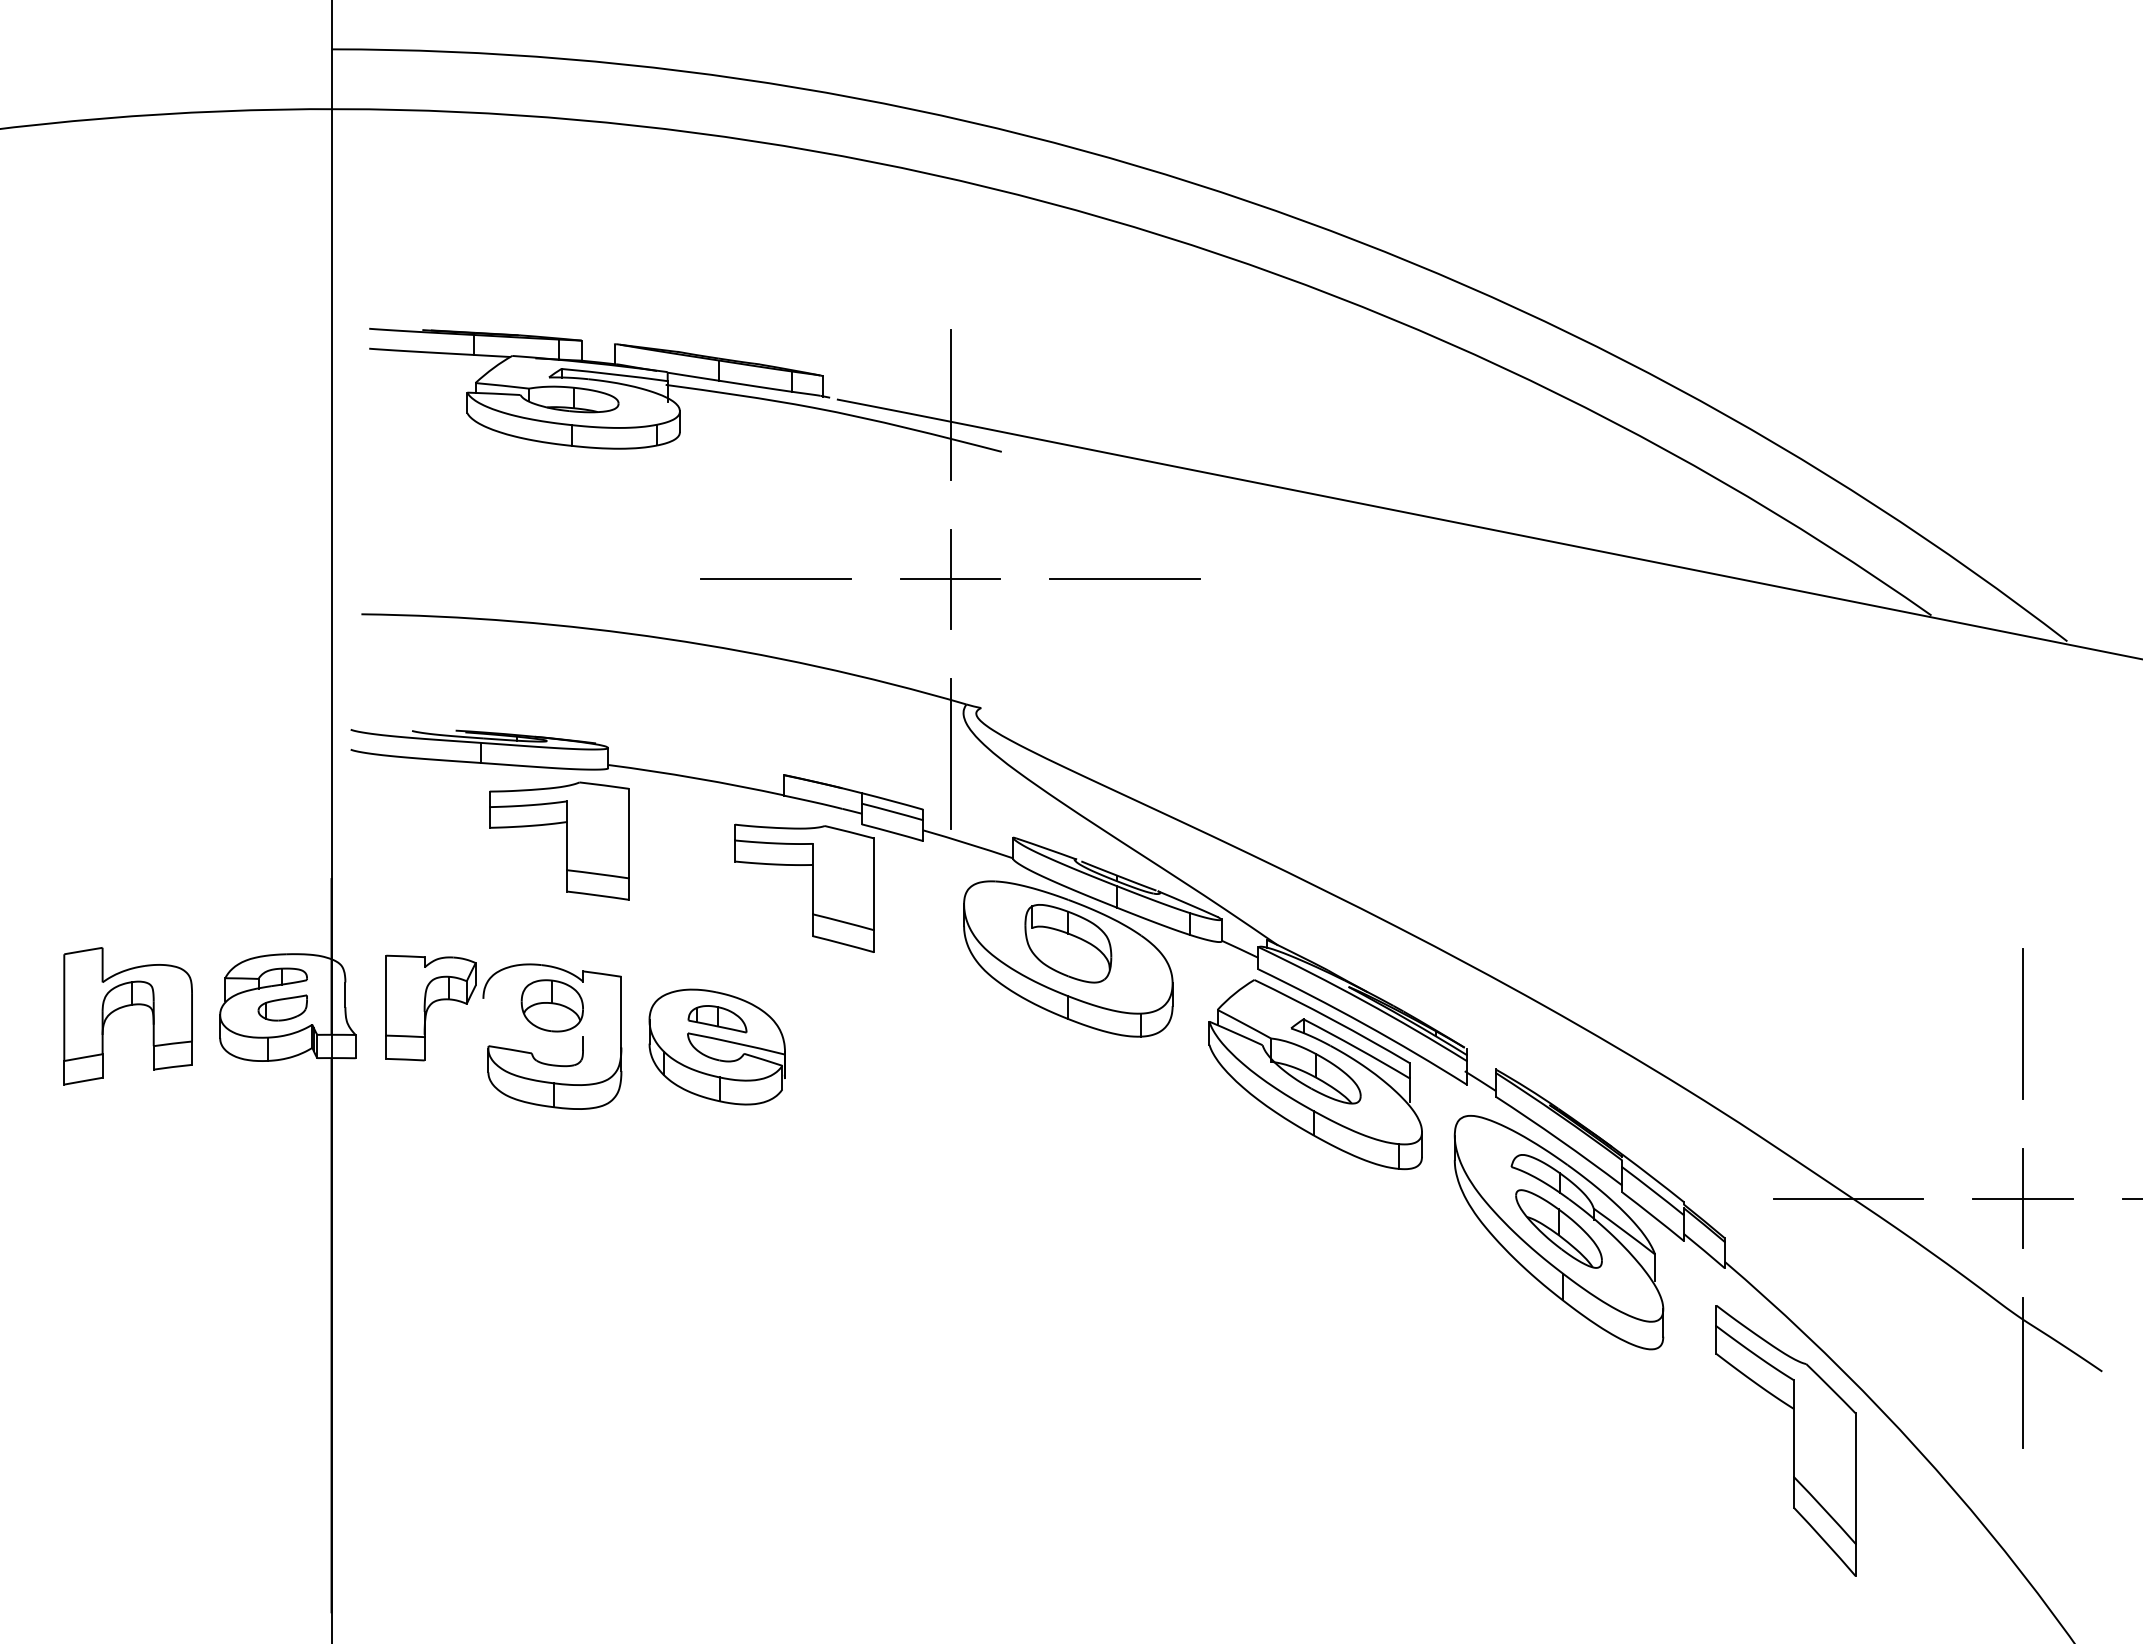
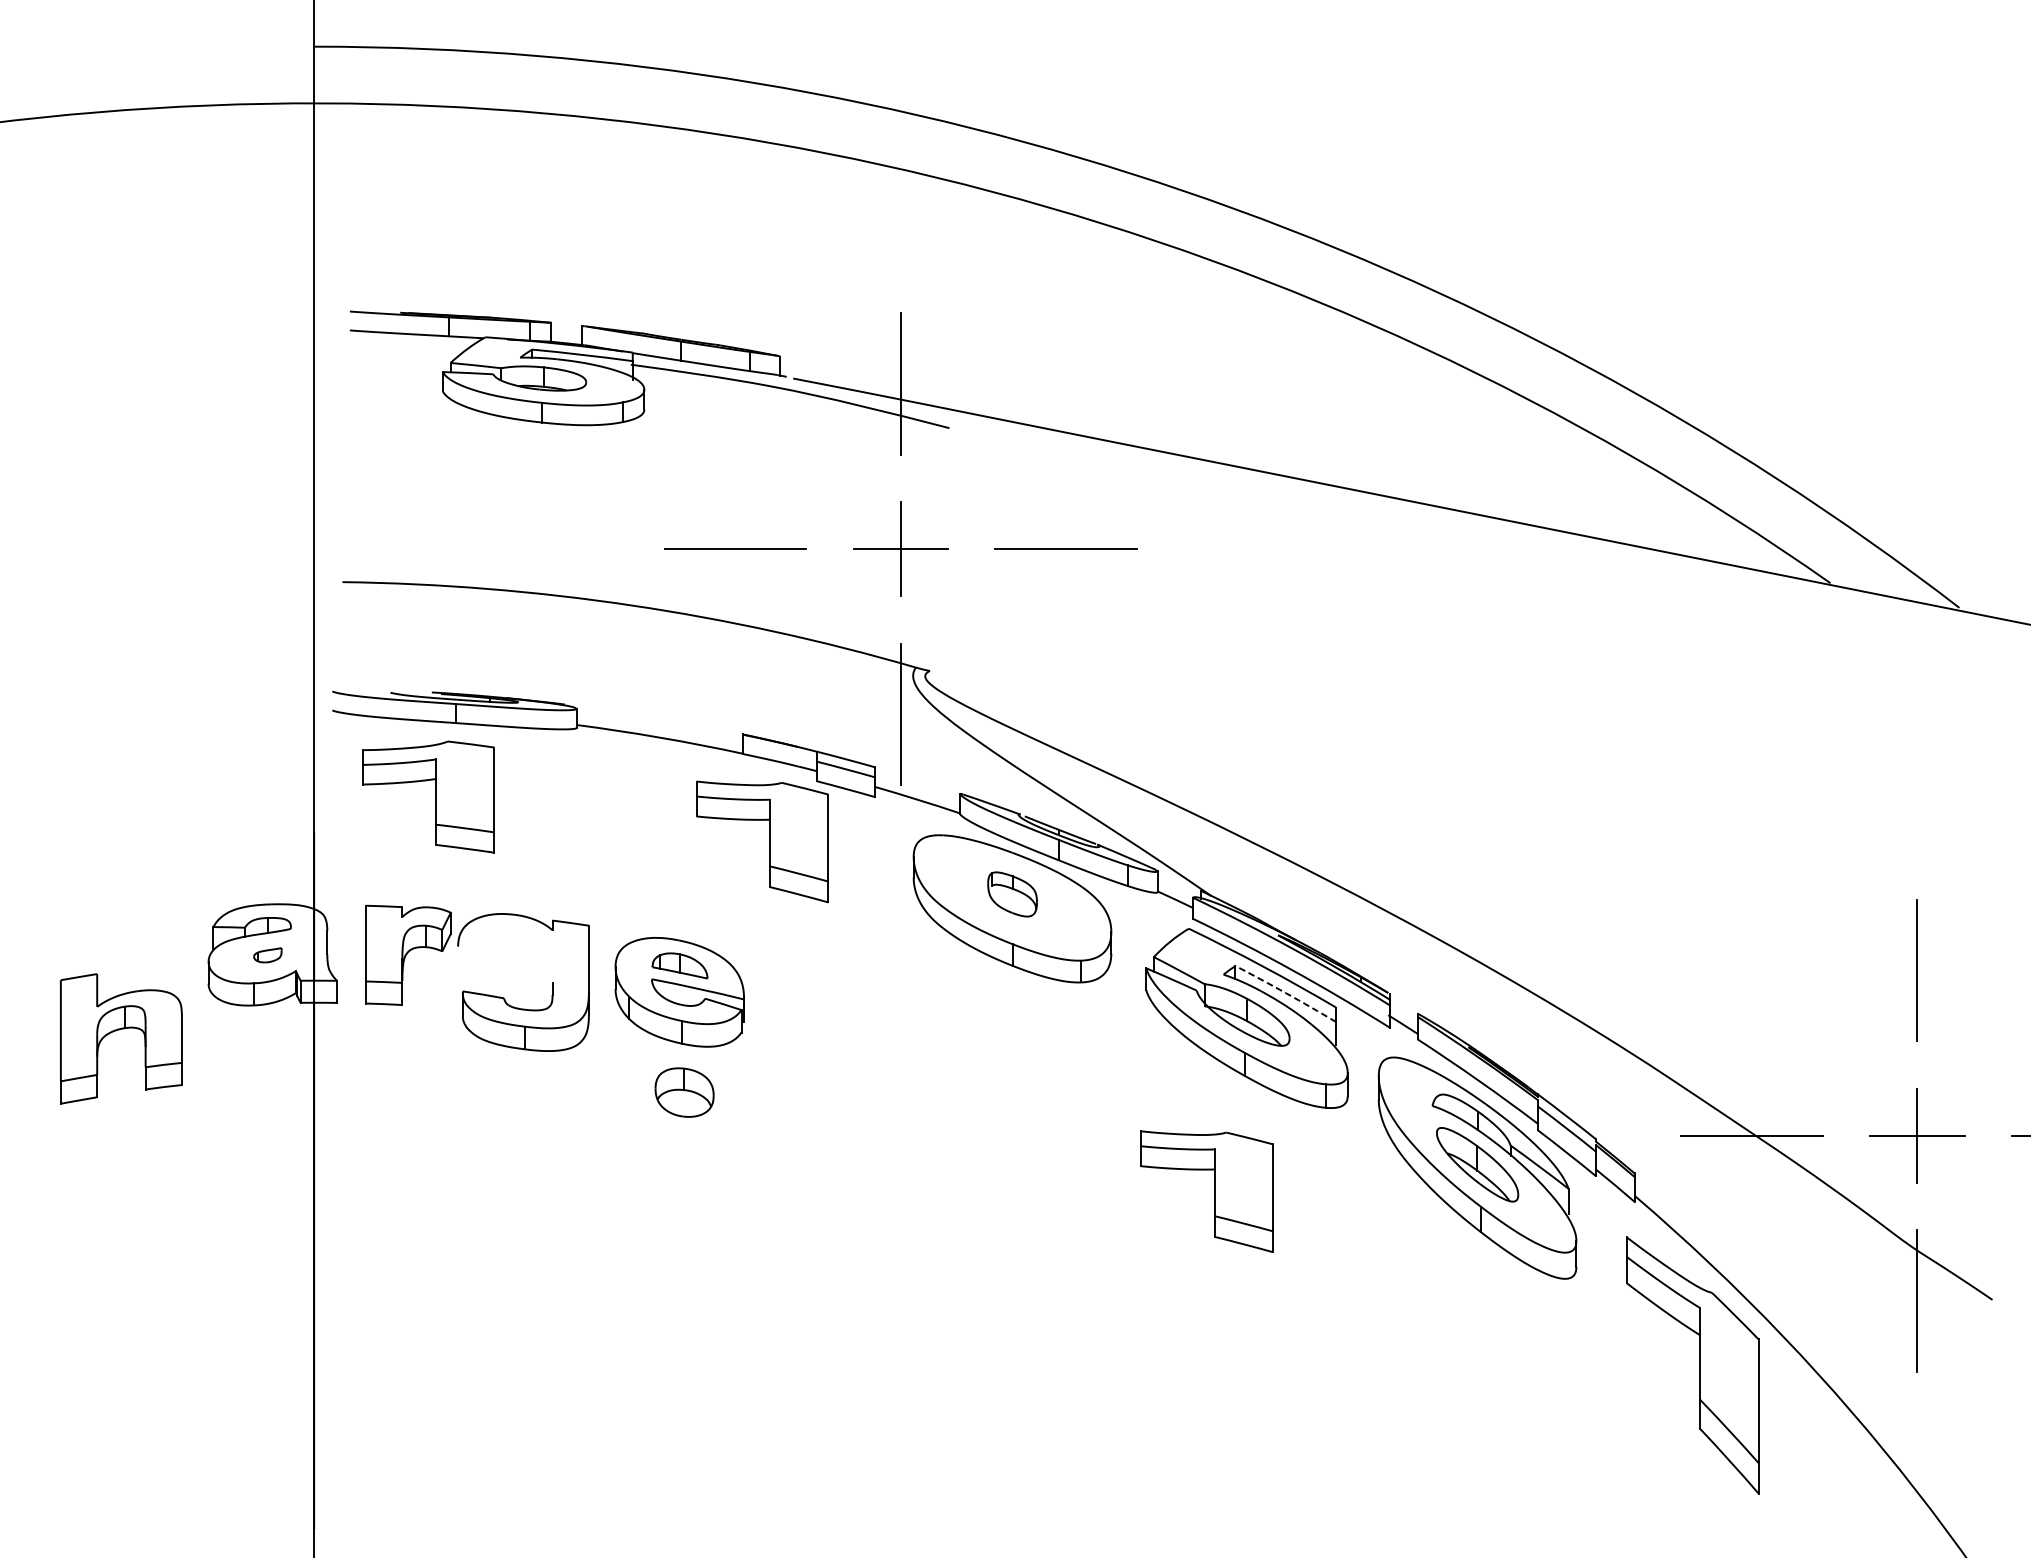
part: (566, 840) -> (435, 796), moved
part: (1068, 943) -> (1012, 894), size x0.6
part: (551, 1005) -> (683, 1092), moved
part: (125, 1007) -> (118, 1030), moved
part: (282, 1007) -> (267, 954), size x0.6
arc: (1357, 1048) -> (1286, 993), solid -> dashed
part: (1281, 1256) -> (1214, 1190), added

